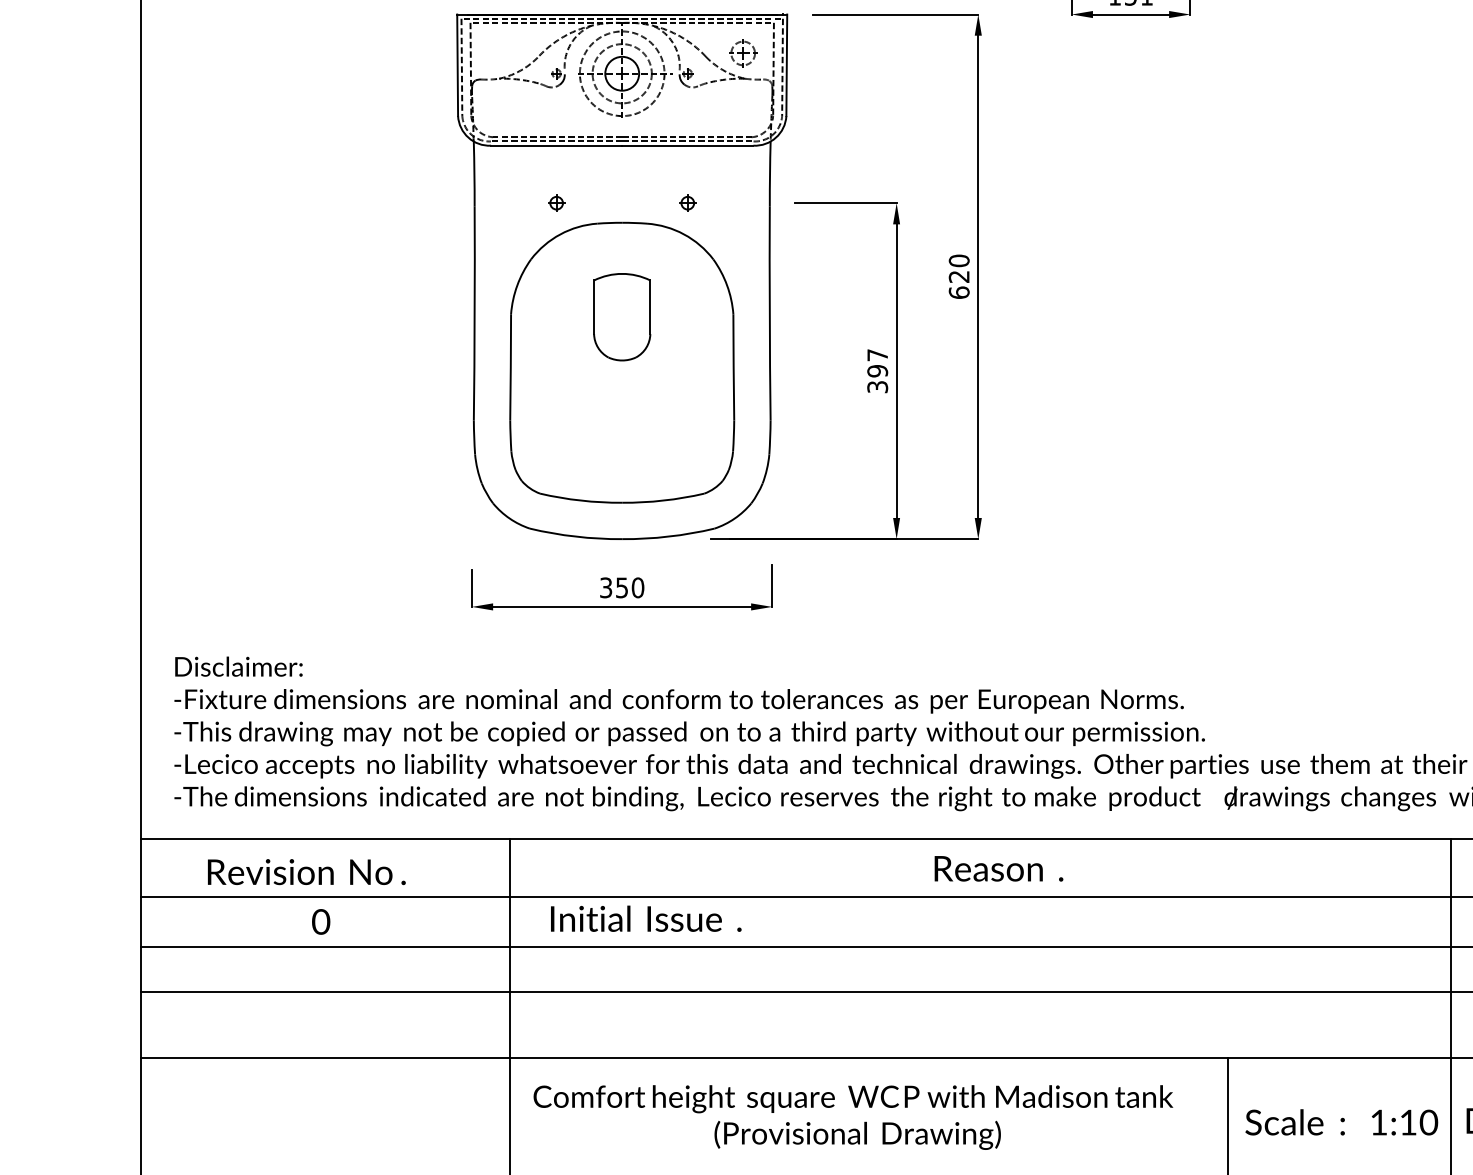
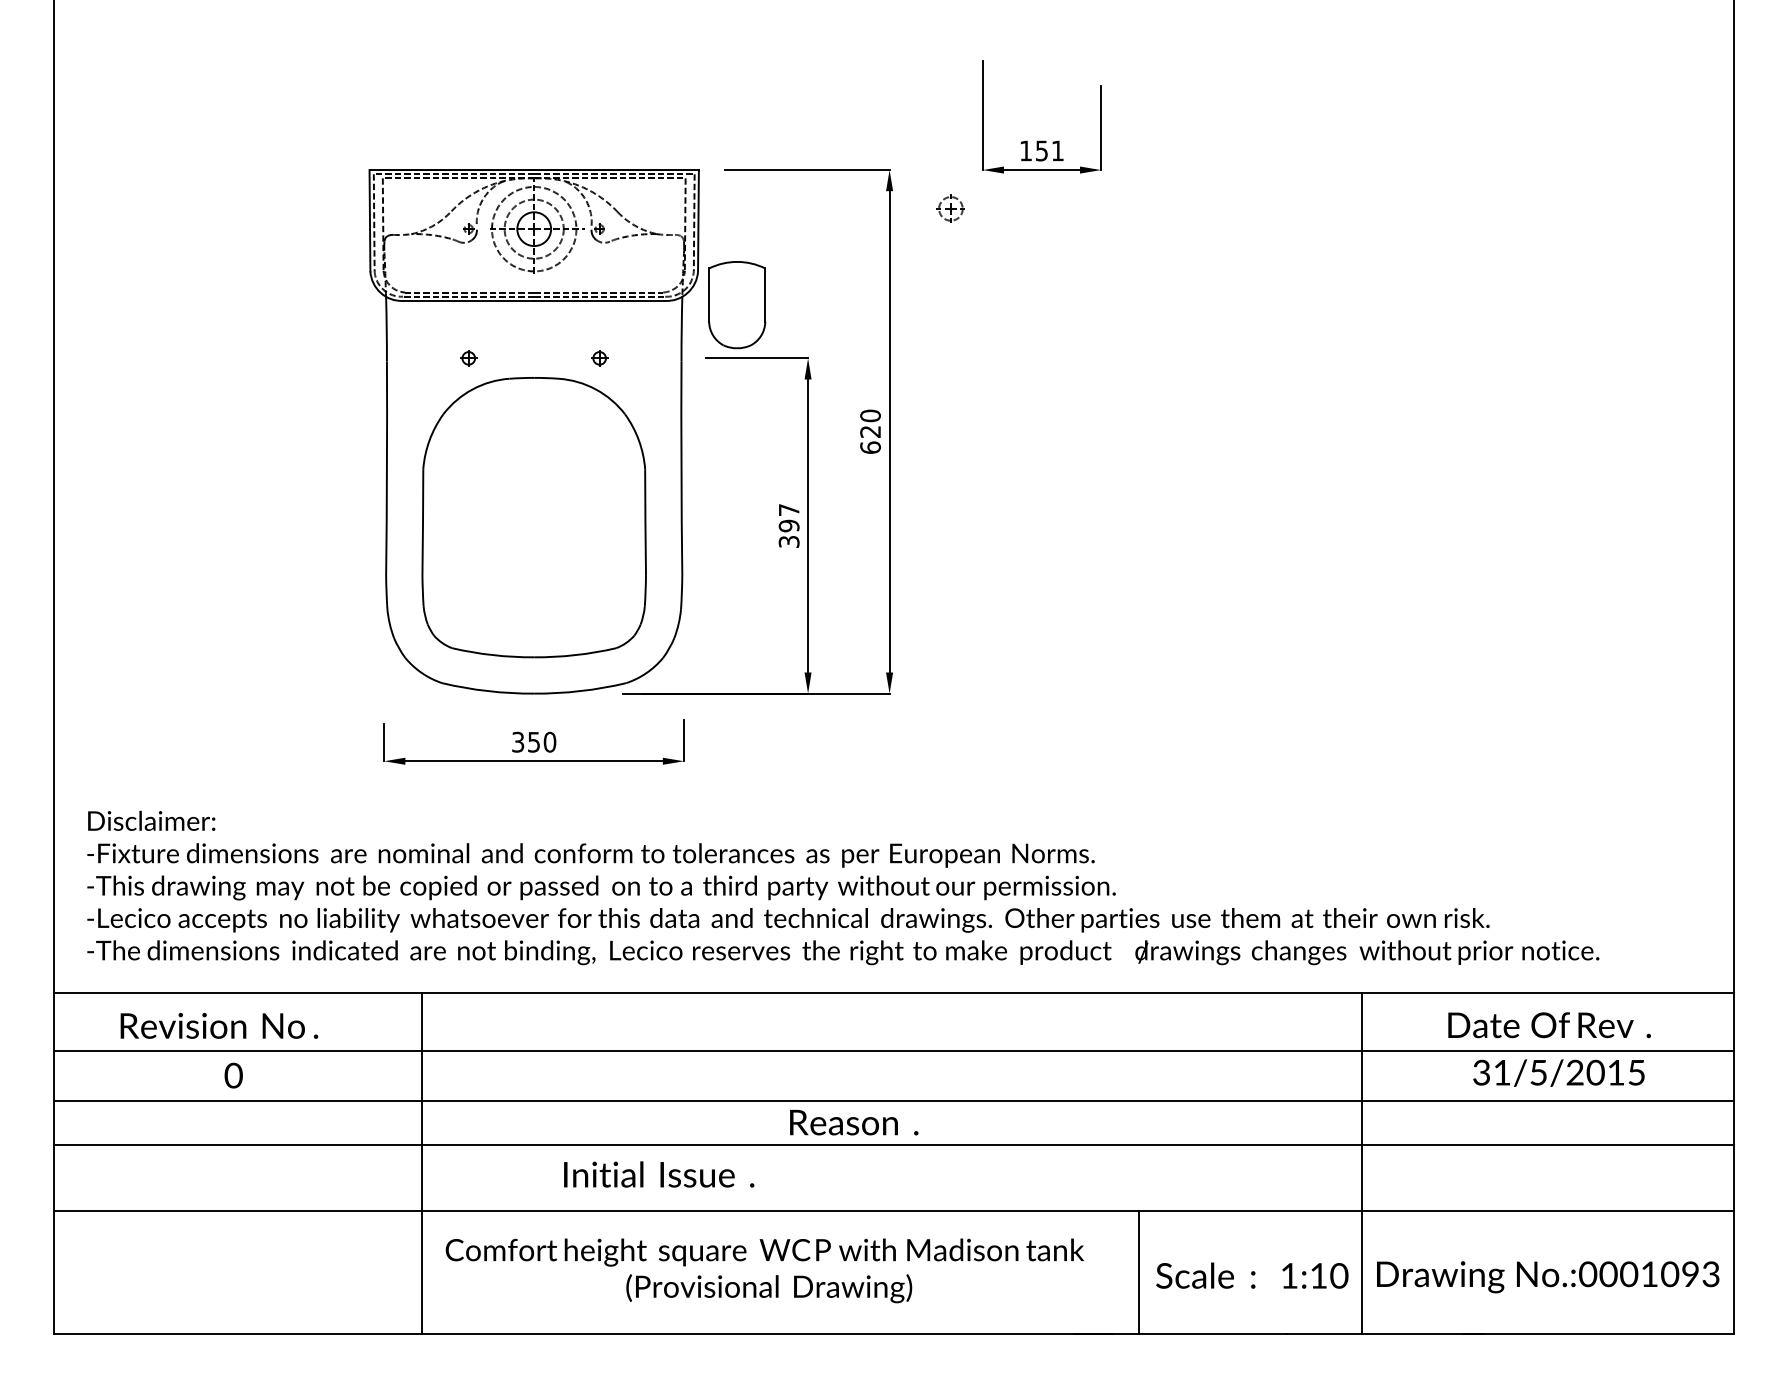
part: (742, 53) -> (950, 208), moved
part: (622, 317) -> (737, 305), moved
text: (999, 868) -> (854, 1122), moved
text: (646, 918) -> (659, 1174), moved

